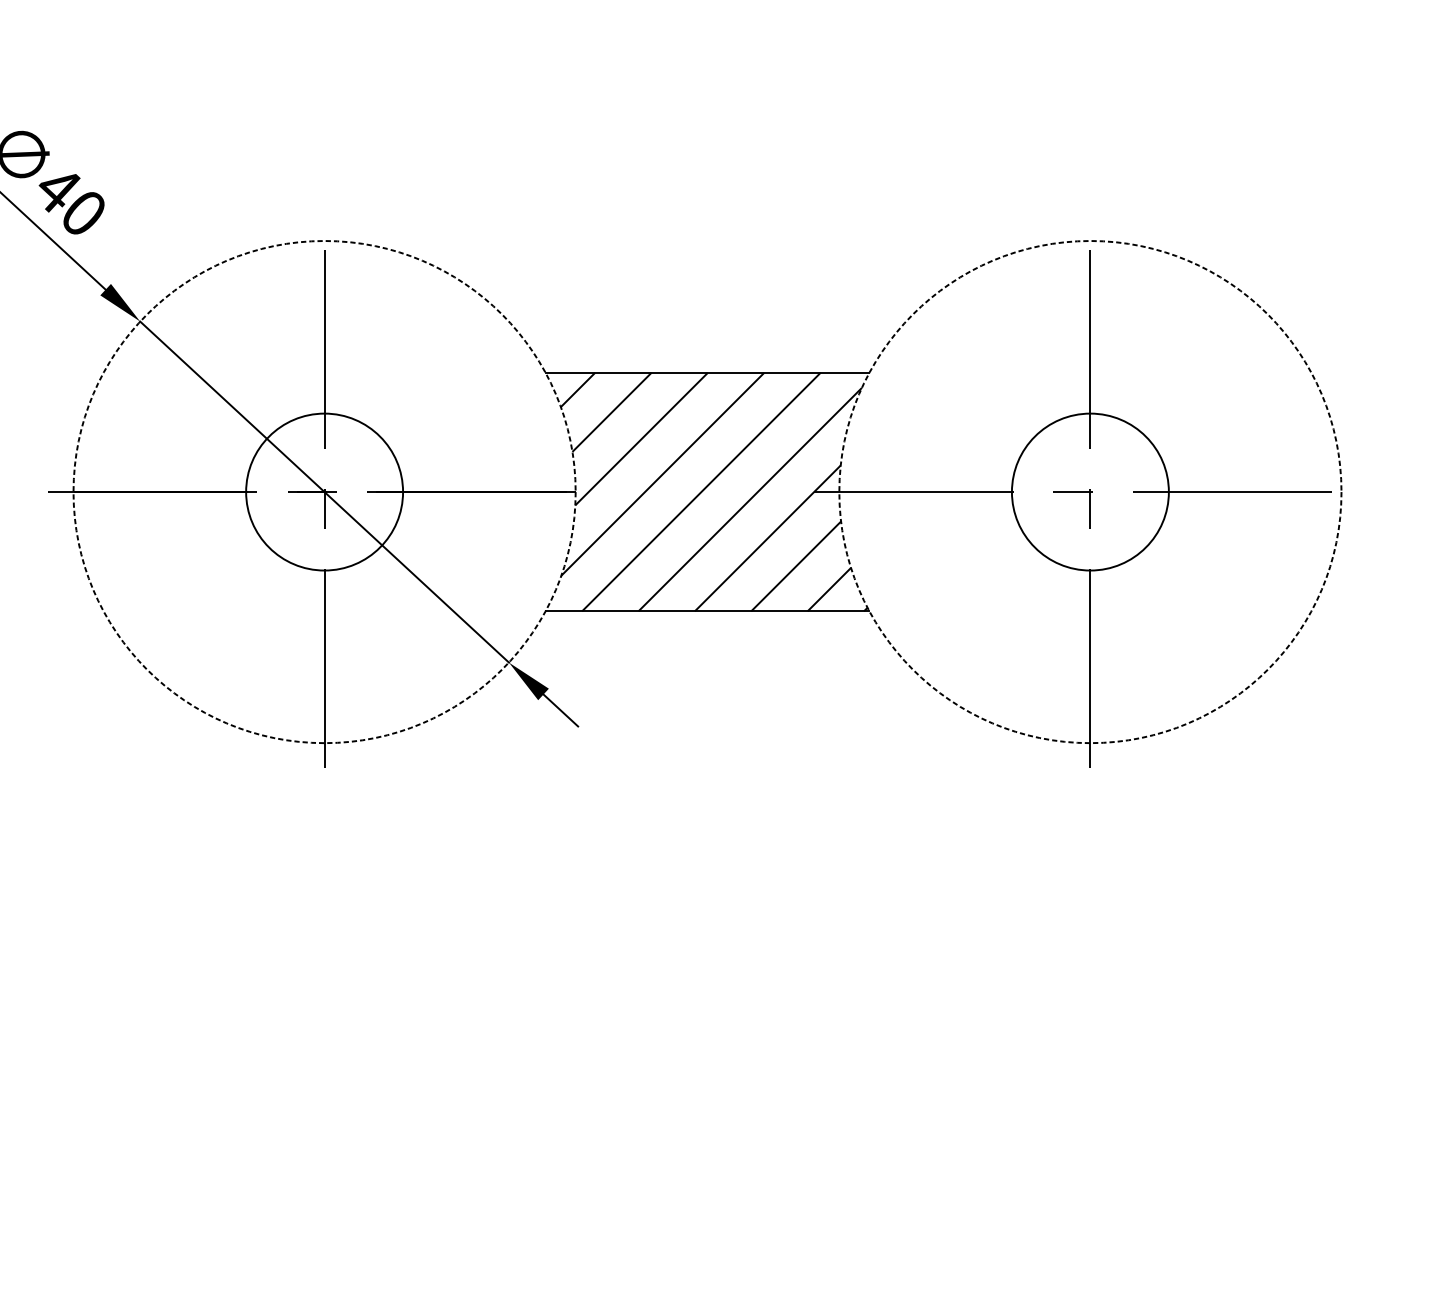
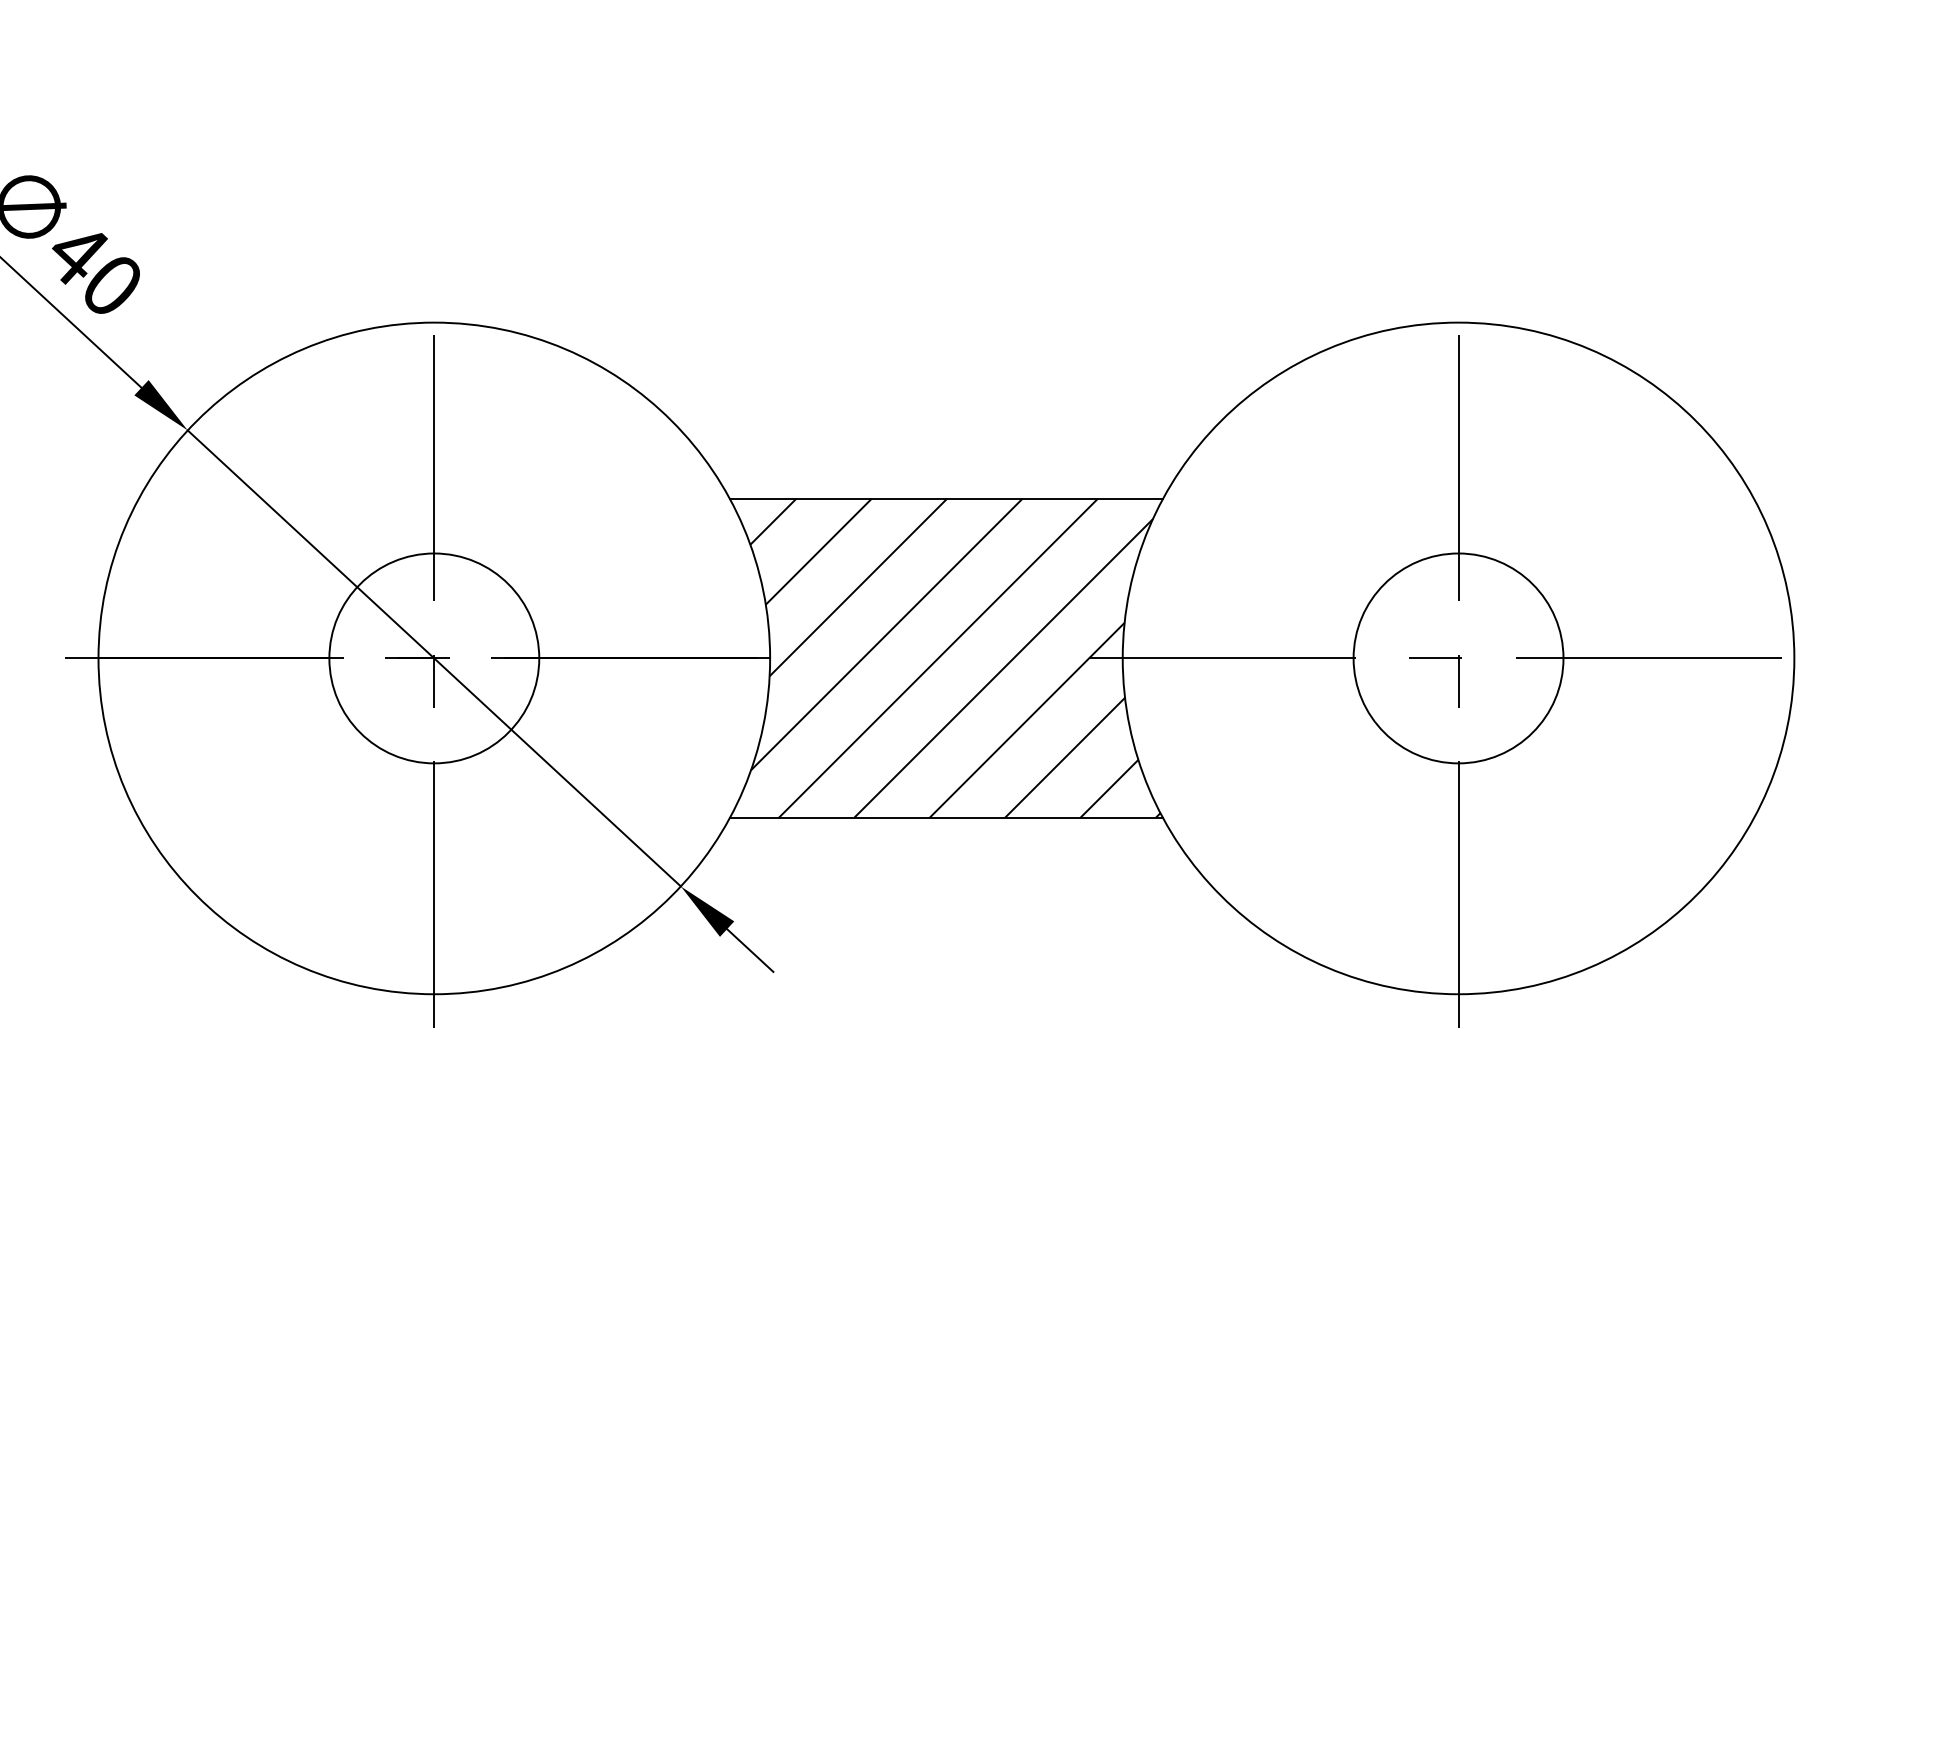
circle: (324, 492) -> (434, 658), dashed -> solid
circle: (1090, 492) -> (1458, 658), dashed -> solid

